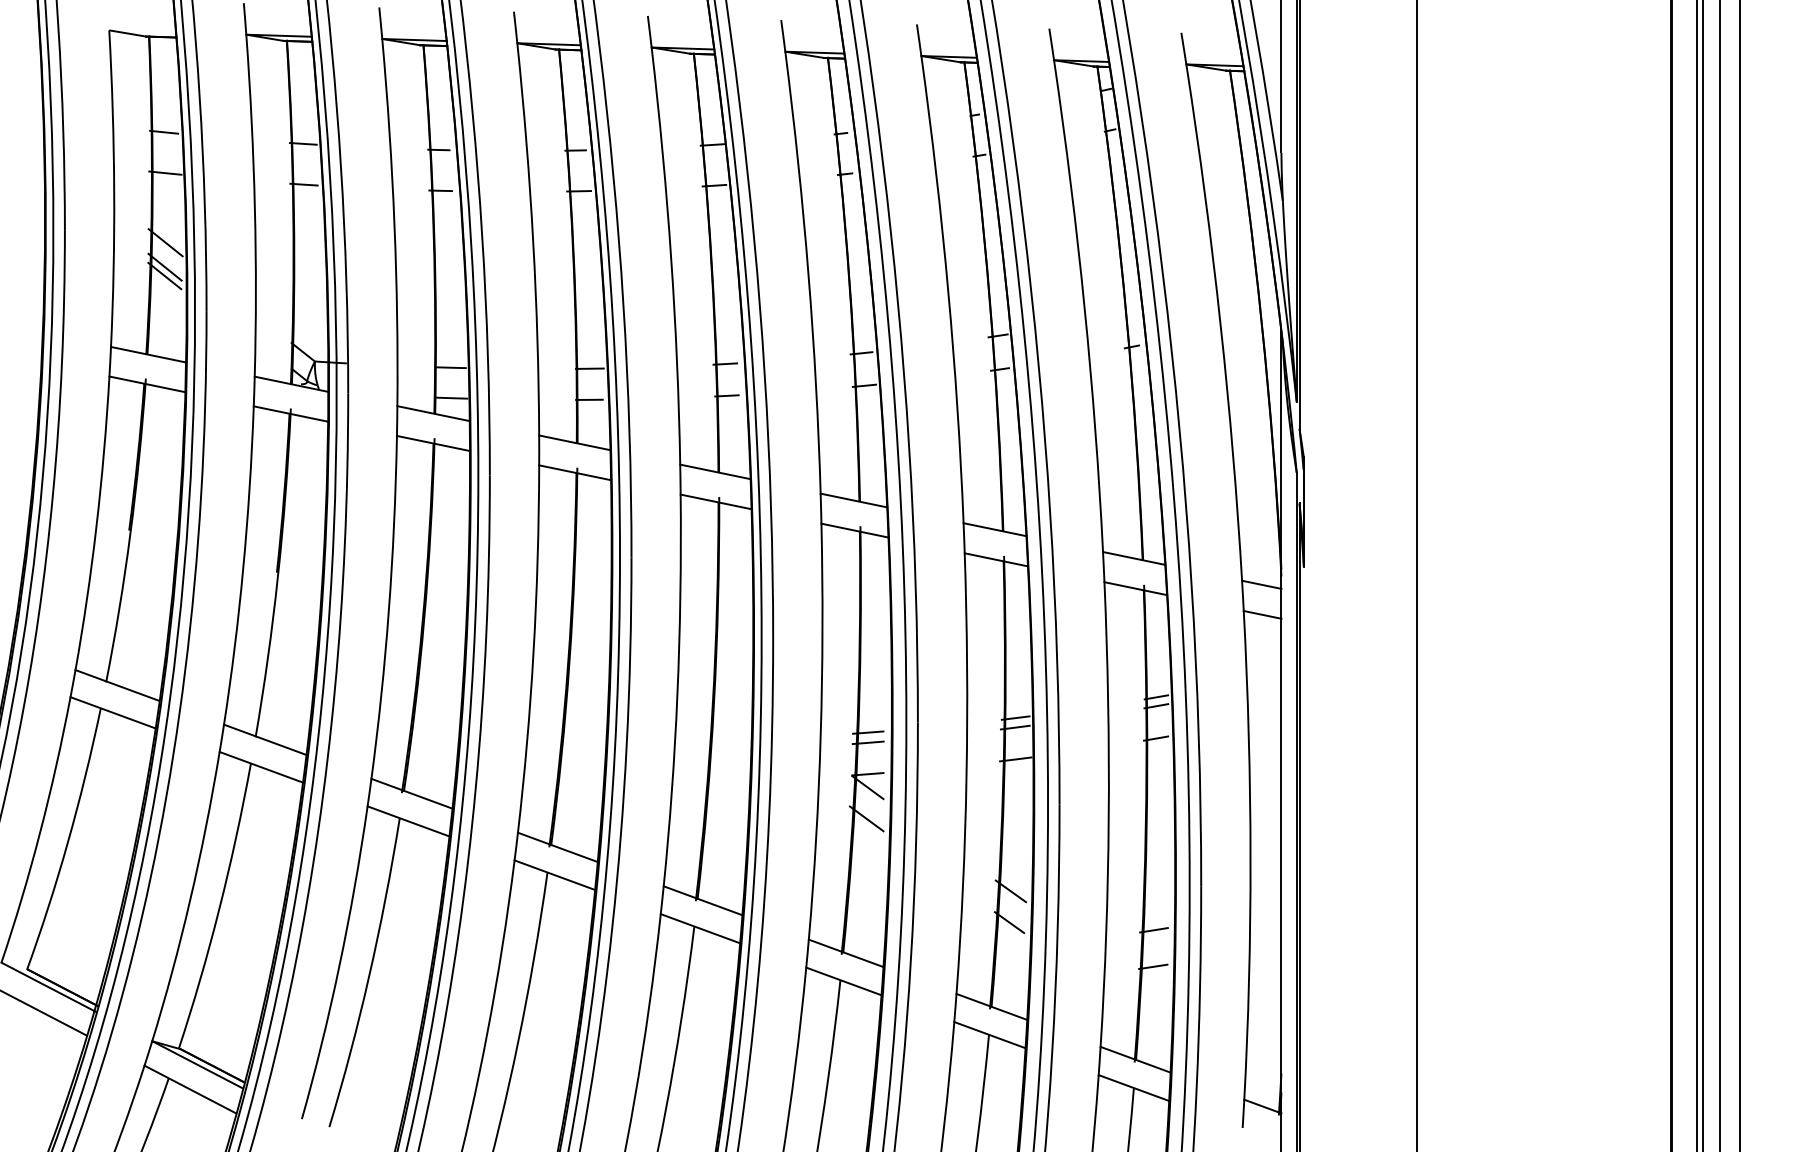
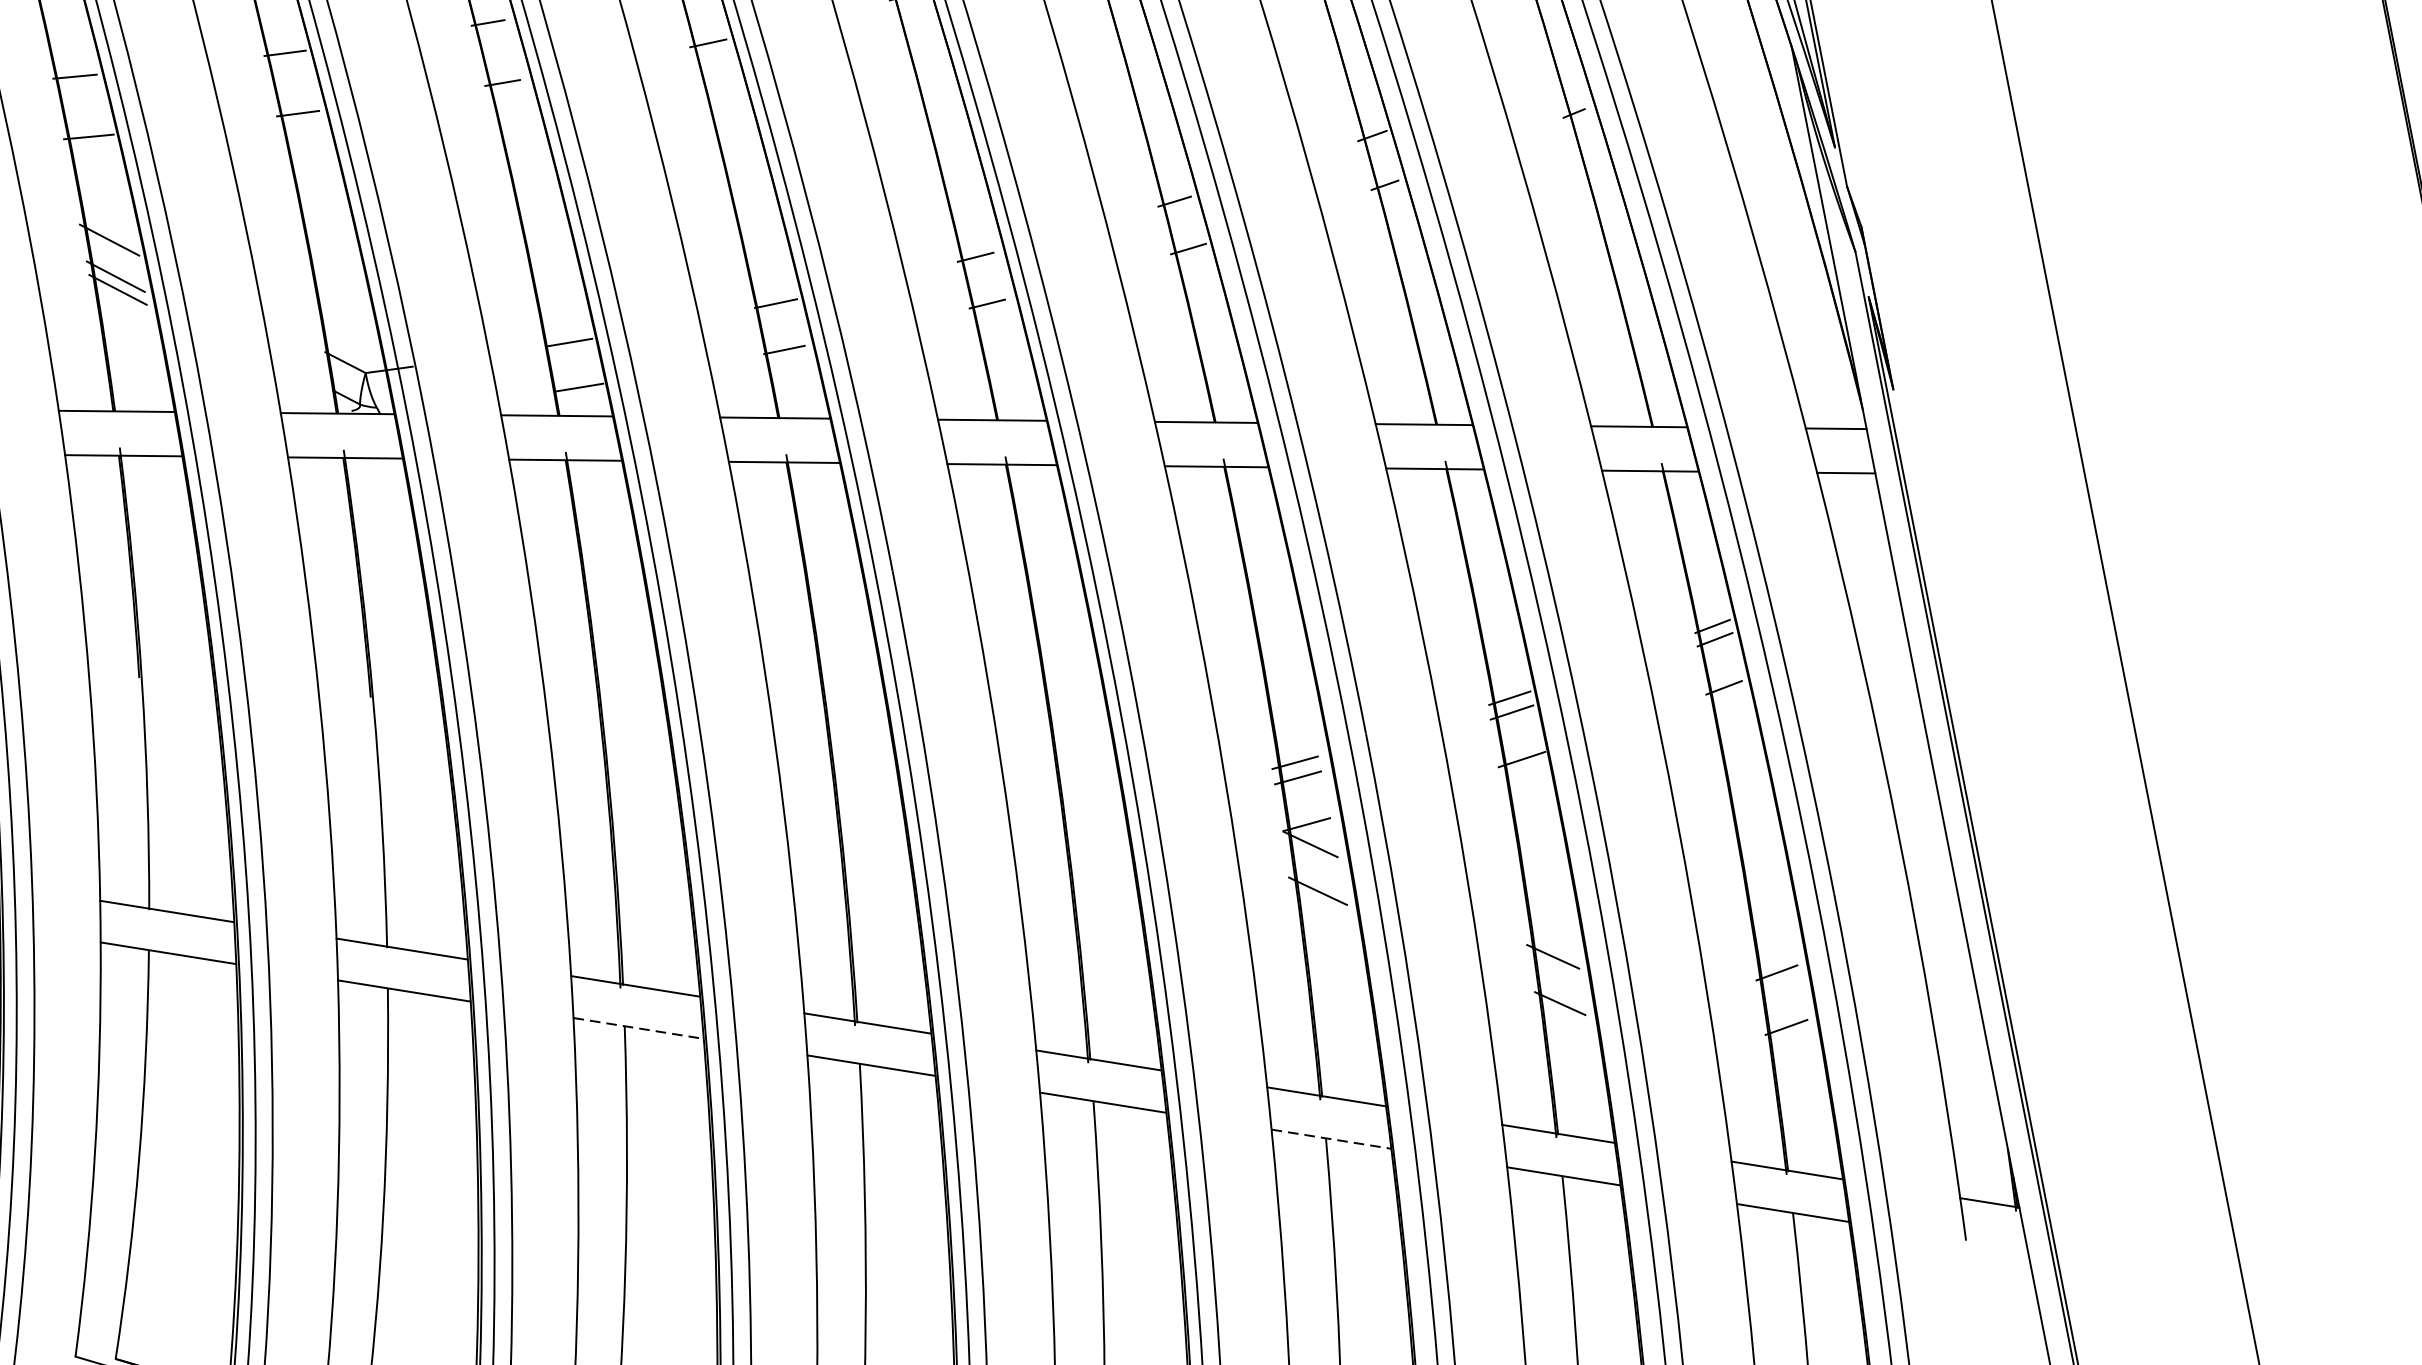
line: (408, 821) -> (638, 1028), solid -> dashed
line: (844, 981) -> (1332, 1139), solid -> dashed

